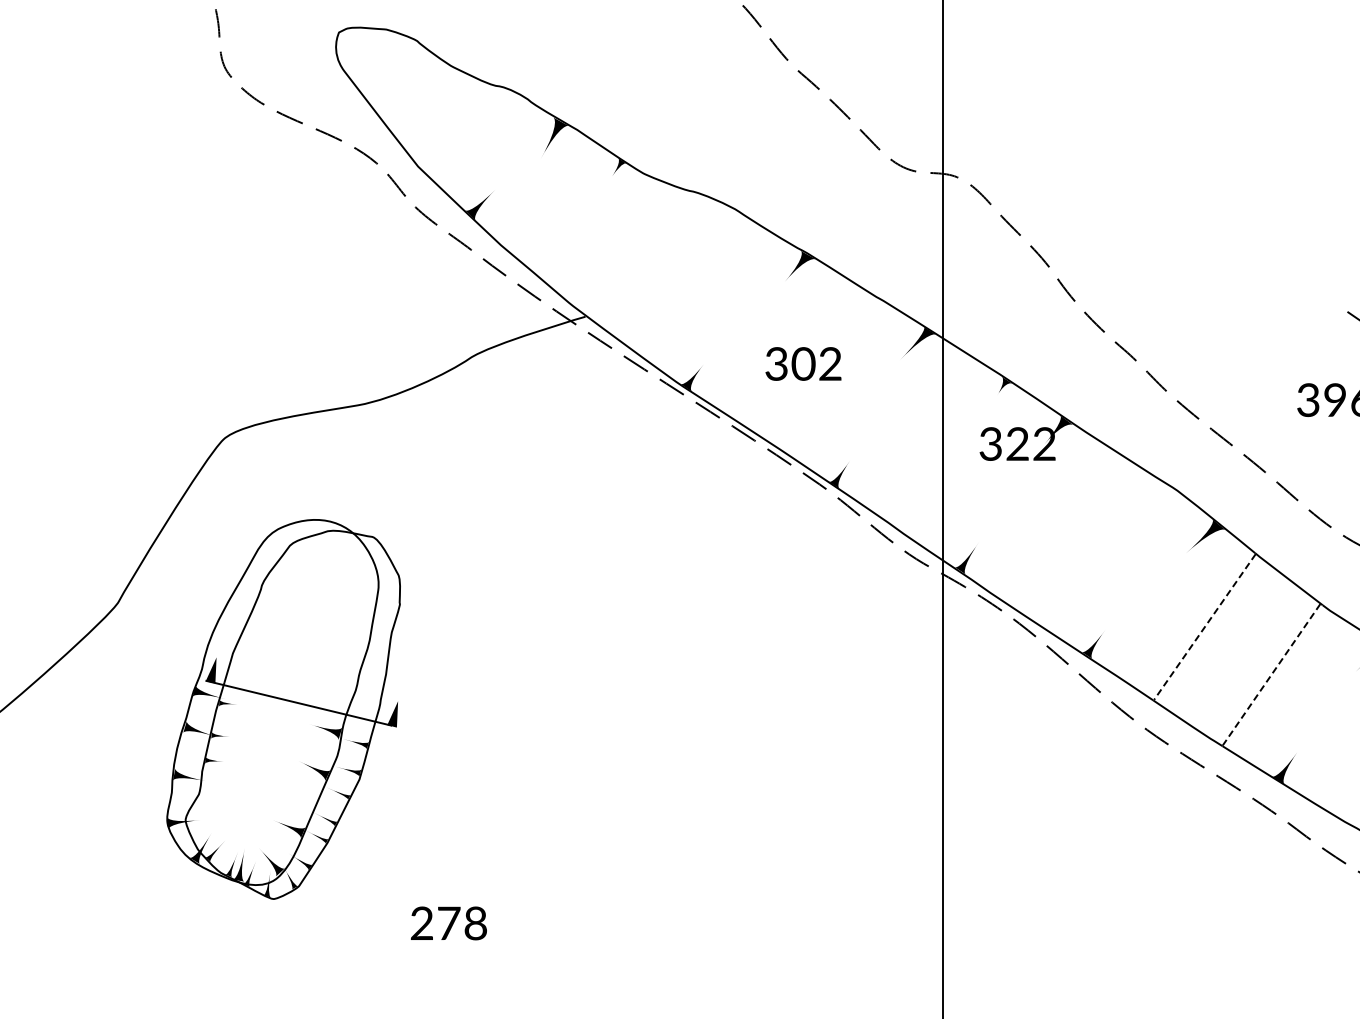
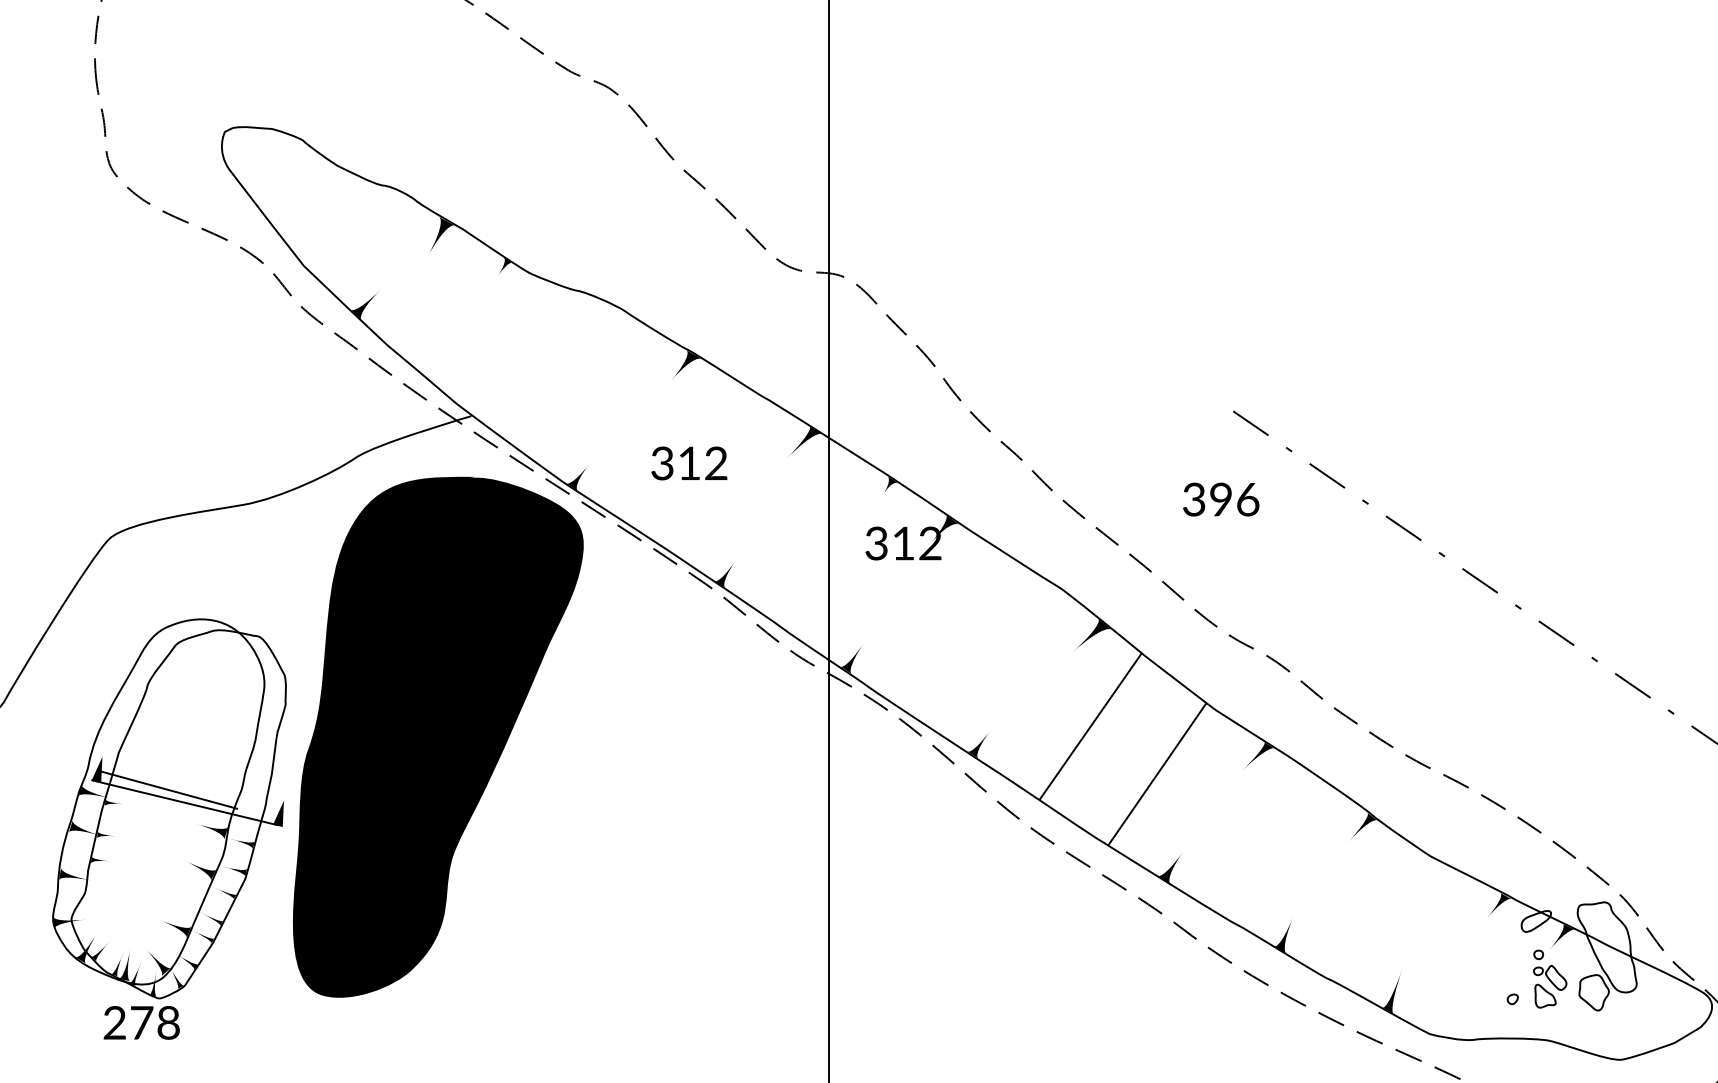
text: (803, 364) -> (689, 463), 302 -> 312
text: (1017, 444) -> (903, 543), 322 -> 312
line: (1204, 627) -> (1090, 726), dashed -> solid
fill: (551, 637) -> (437, 736), added
line: (1271, 675) -> (1157, 774), dashed -> solid
line: (281, 690) -> (167, 789), added
text: (448, 923) -> (141, 1022), moved

